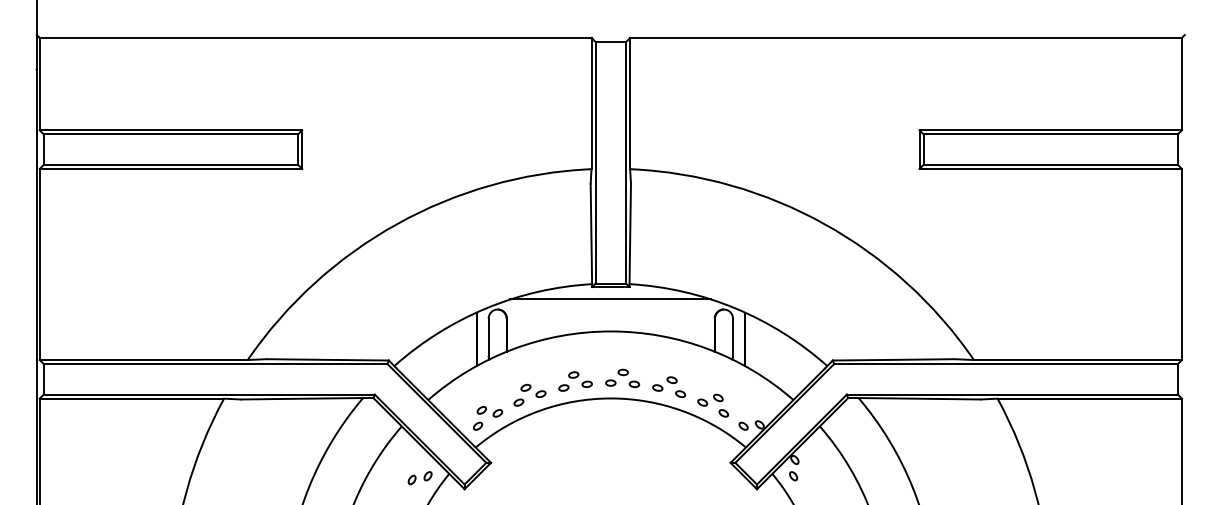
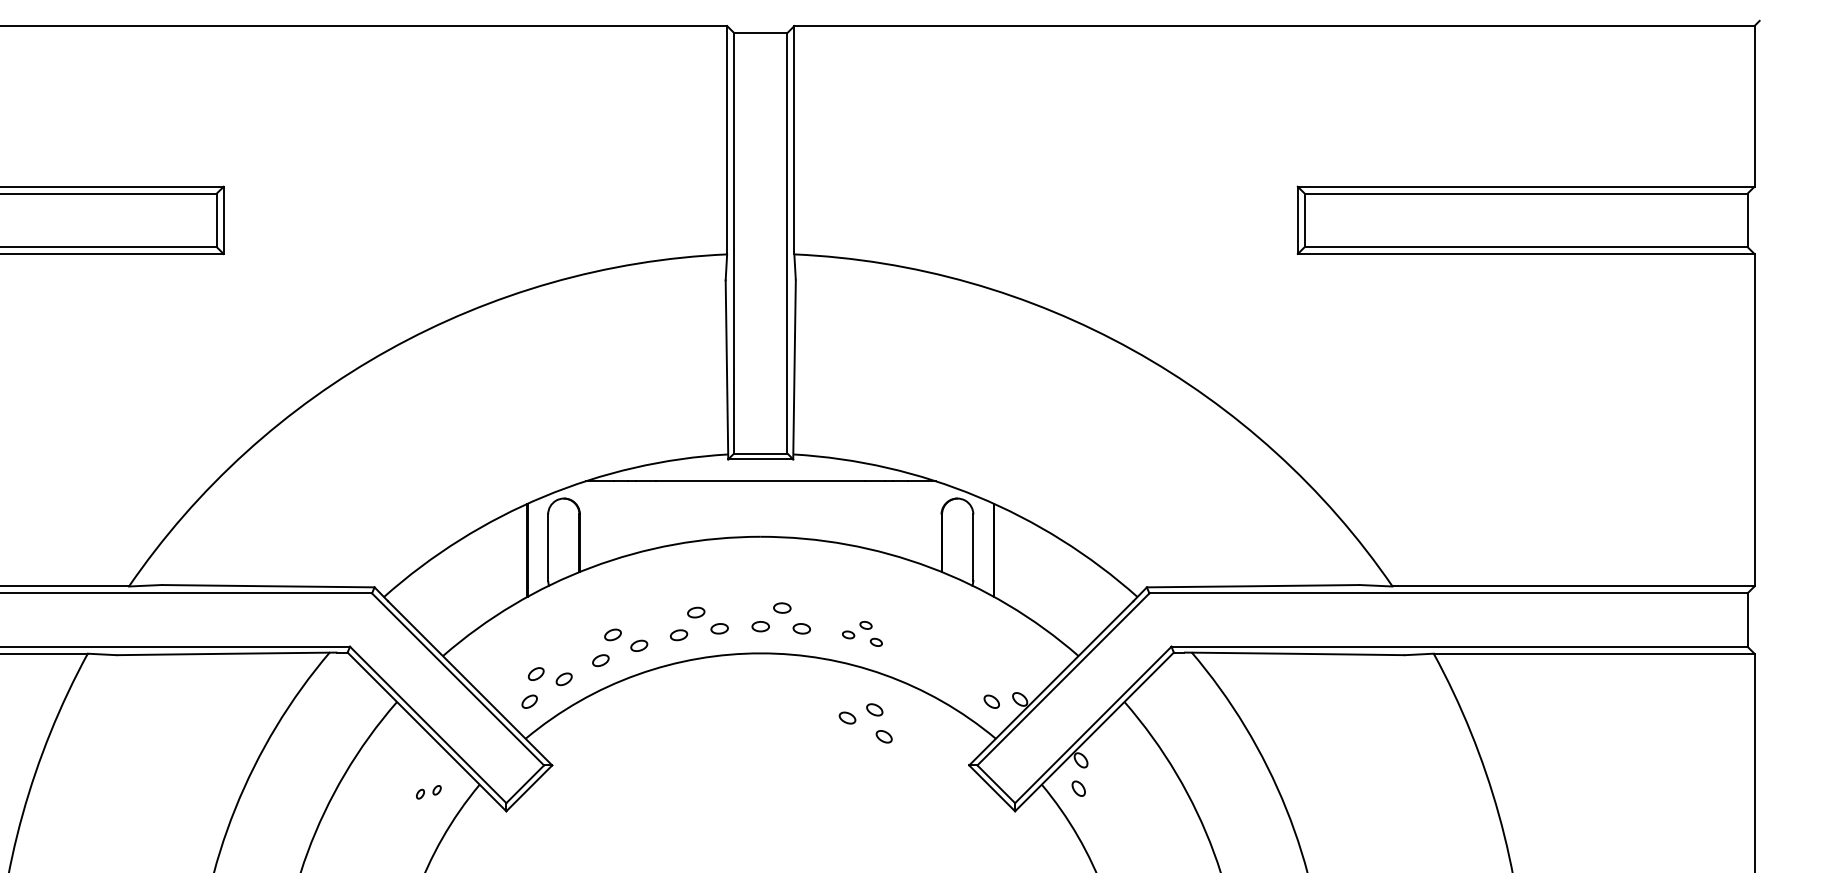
part: (669, 387) -> (862, 634), size x0.7
part: (712, 405) -> (864, 723), moved
part: (419, 478) -> (427, 792), size x0.6

